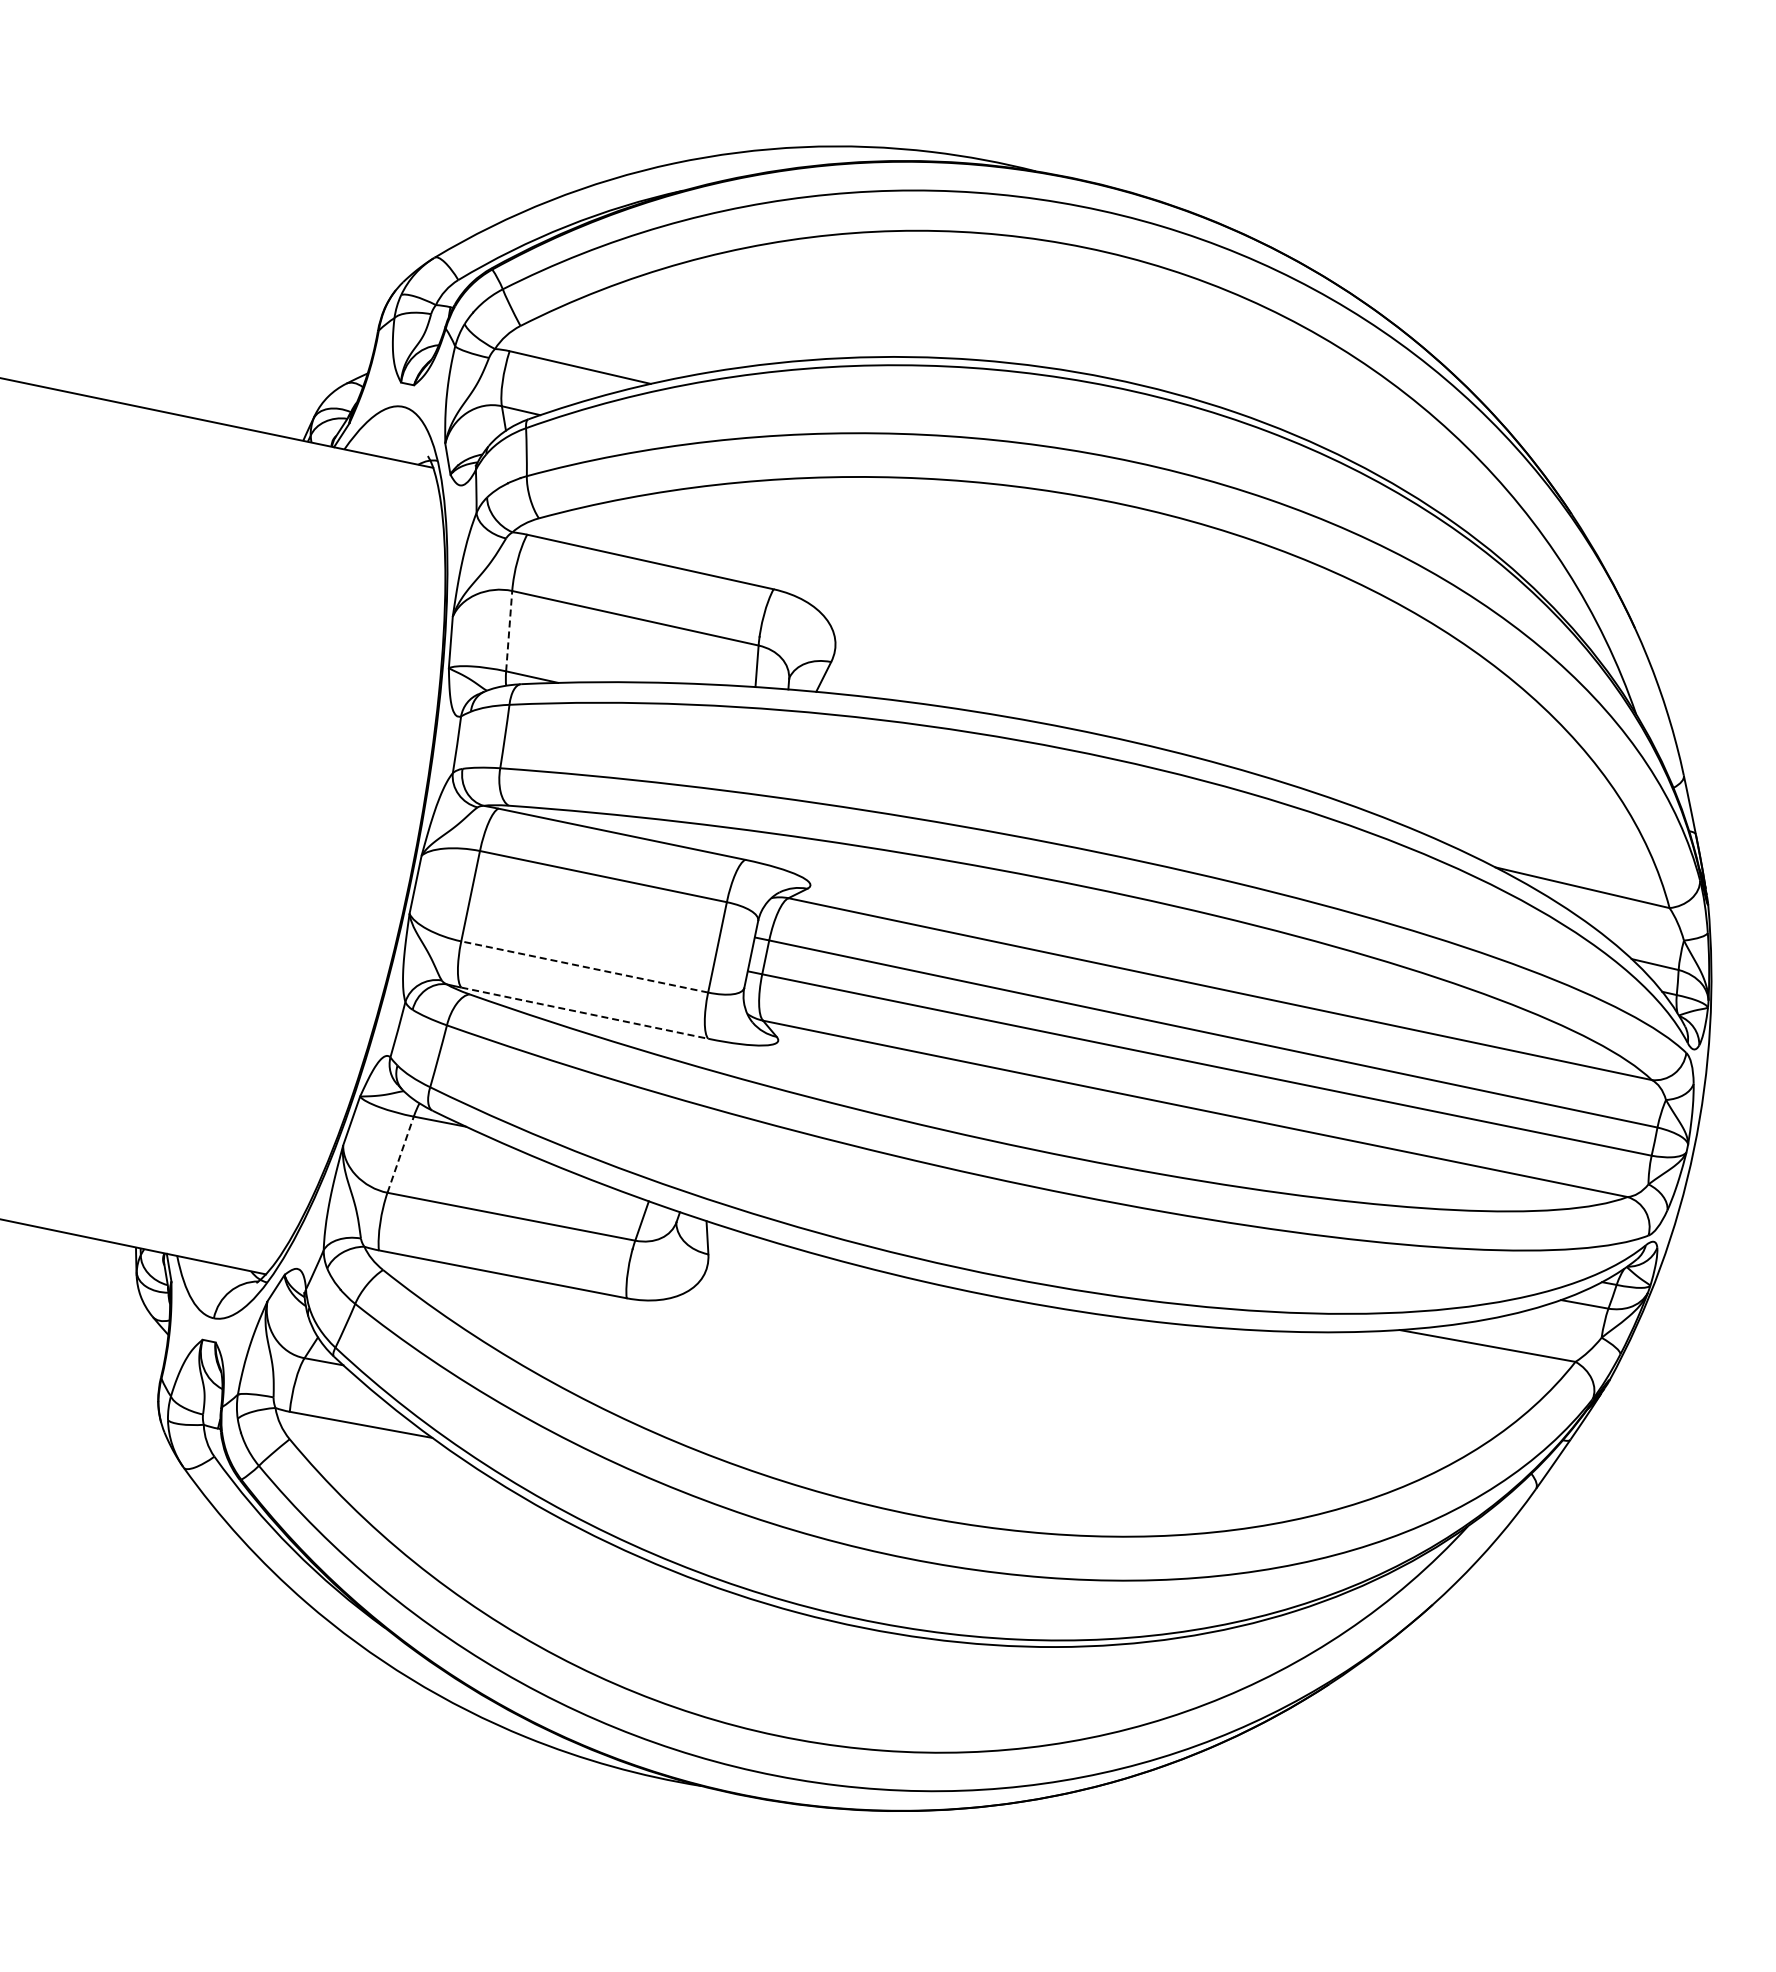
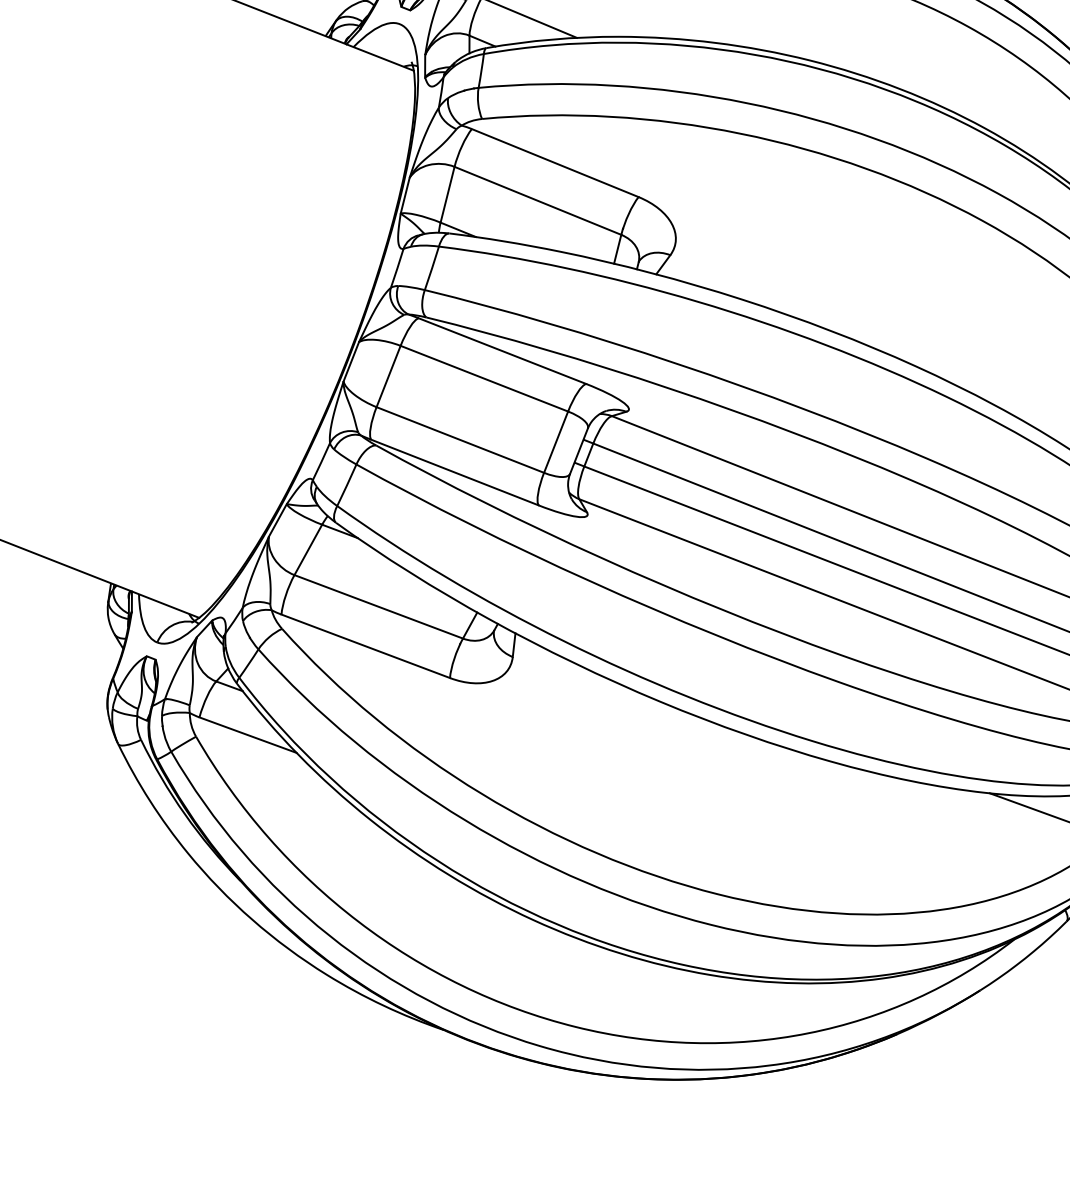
line: (509, 630) -> (447, 194), dashed -> solid
line: (584, 966) -> (460, 439), dashed -> solid
line: (585, 1013) -> (455, 472), dashed -> solid
line: (400, 1154) -> (308, 549), dashed -> solid

